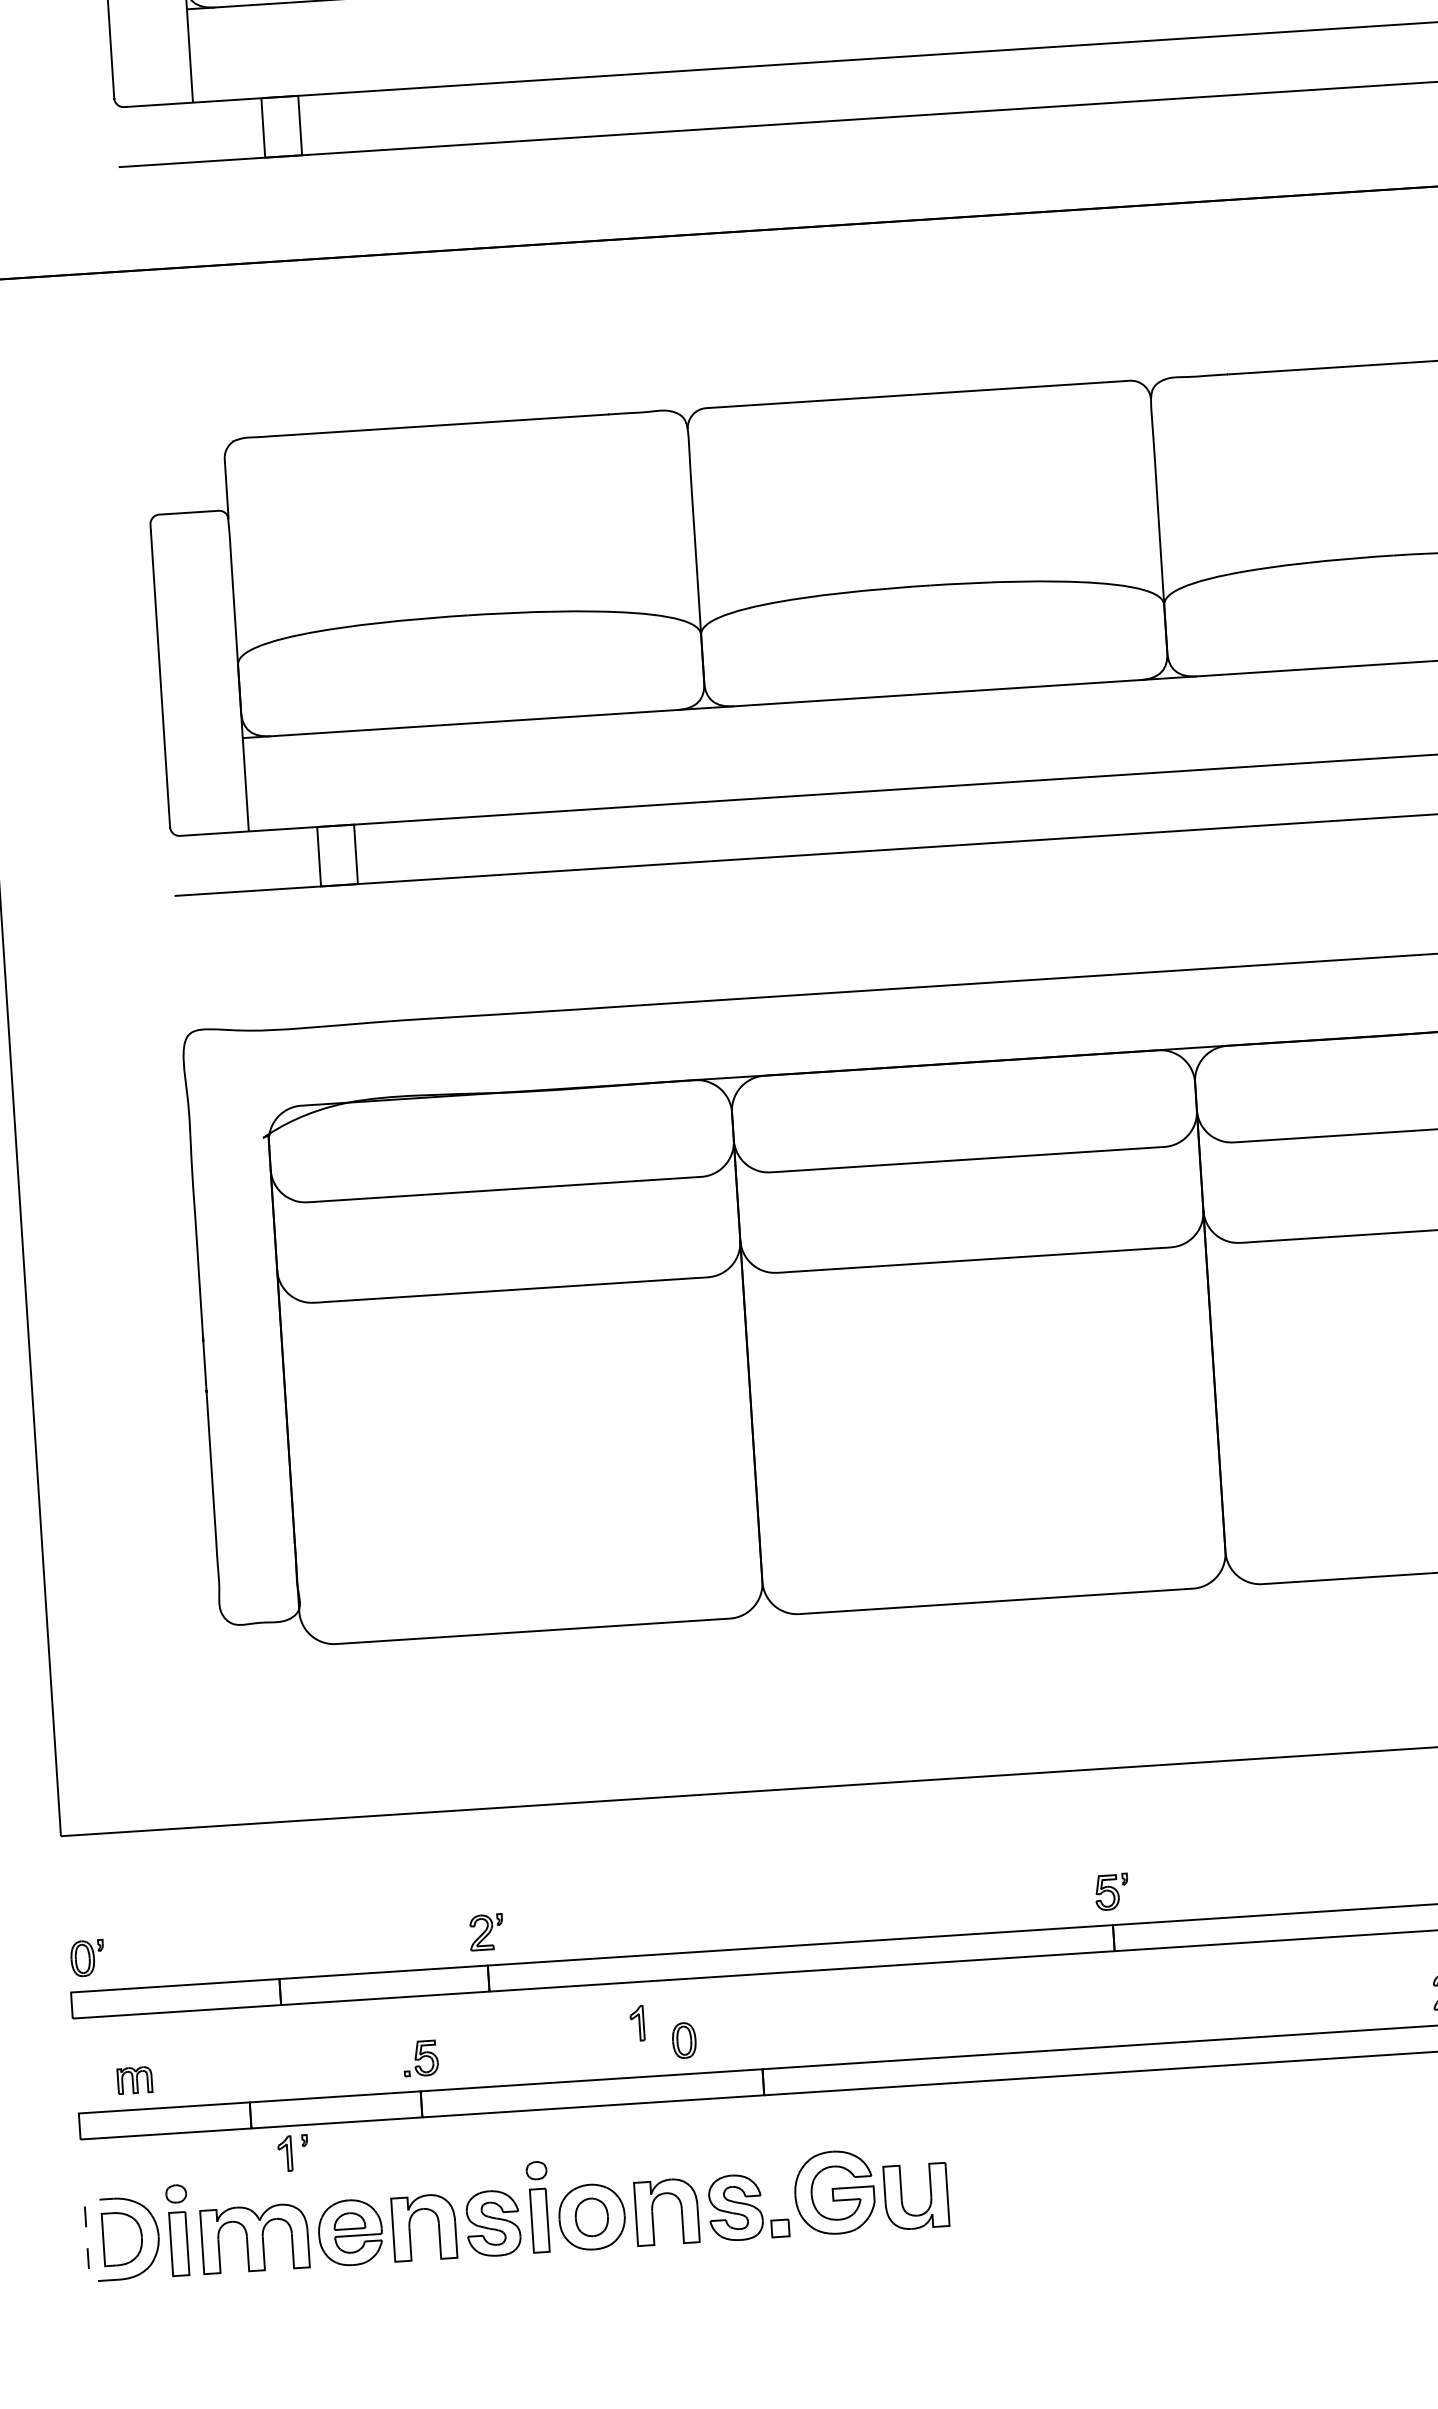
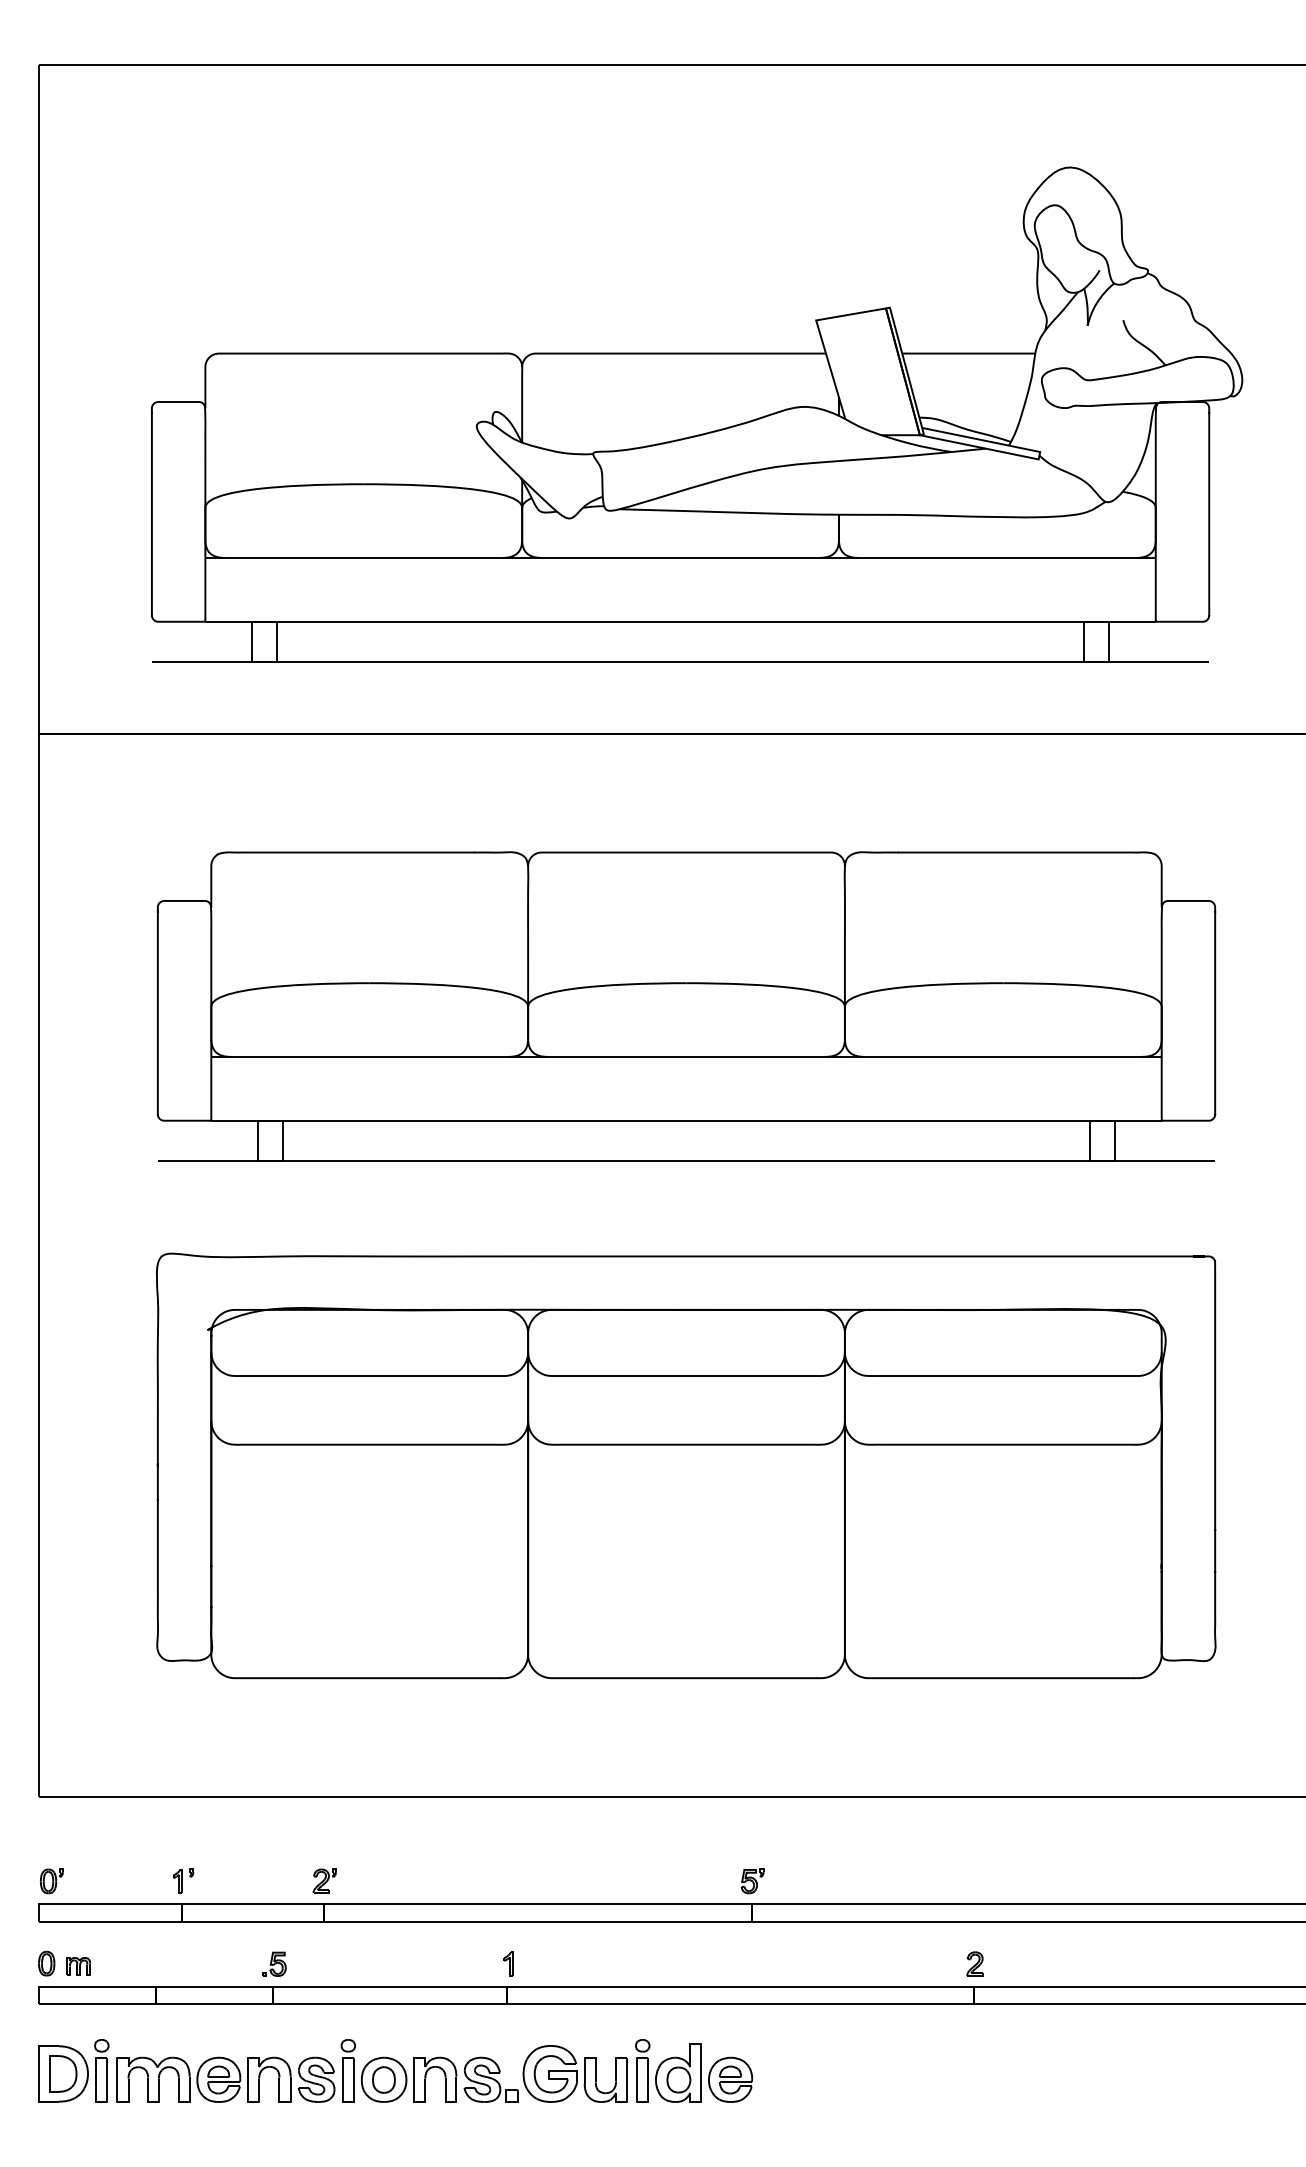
part: (637, 2022) -> (508, 1963), moved
part: (683, 2040) -> (46, 1963), moved
part: (293, 2152) -> (183, 1880), moved
part: (1044, 2174) -> (694, 2070), added
line: (87, 2240) -> (39, 2073), dashed -> solid

